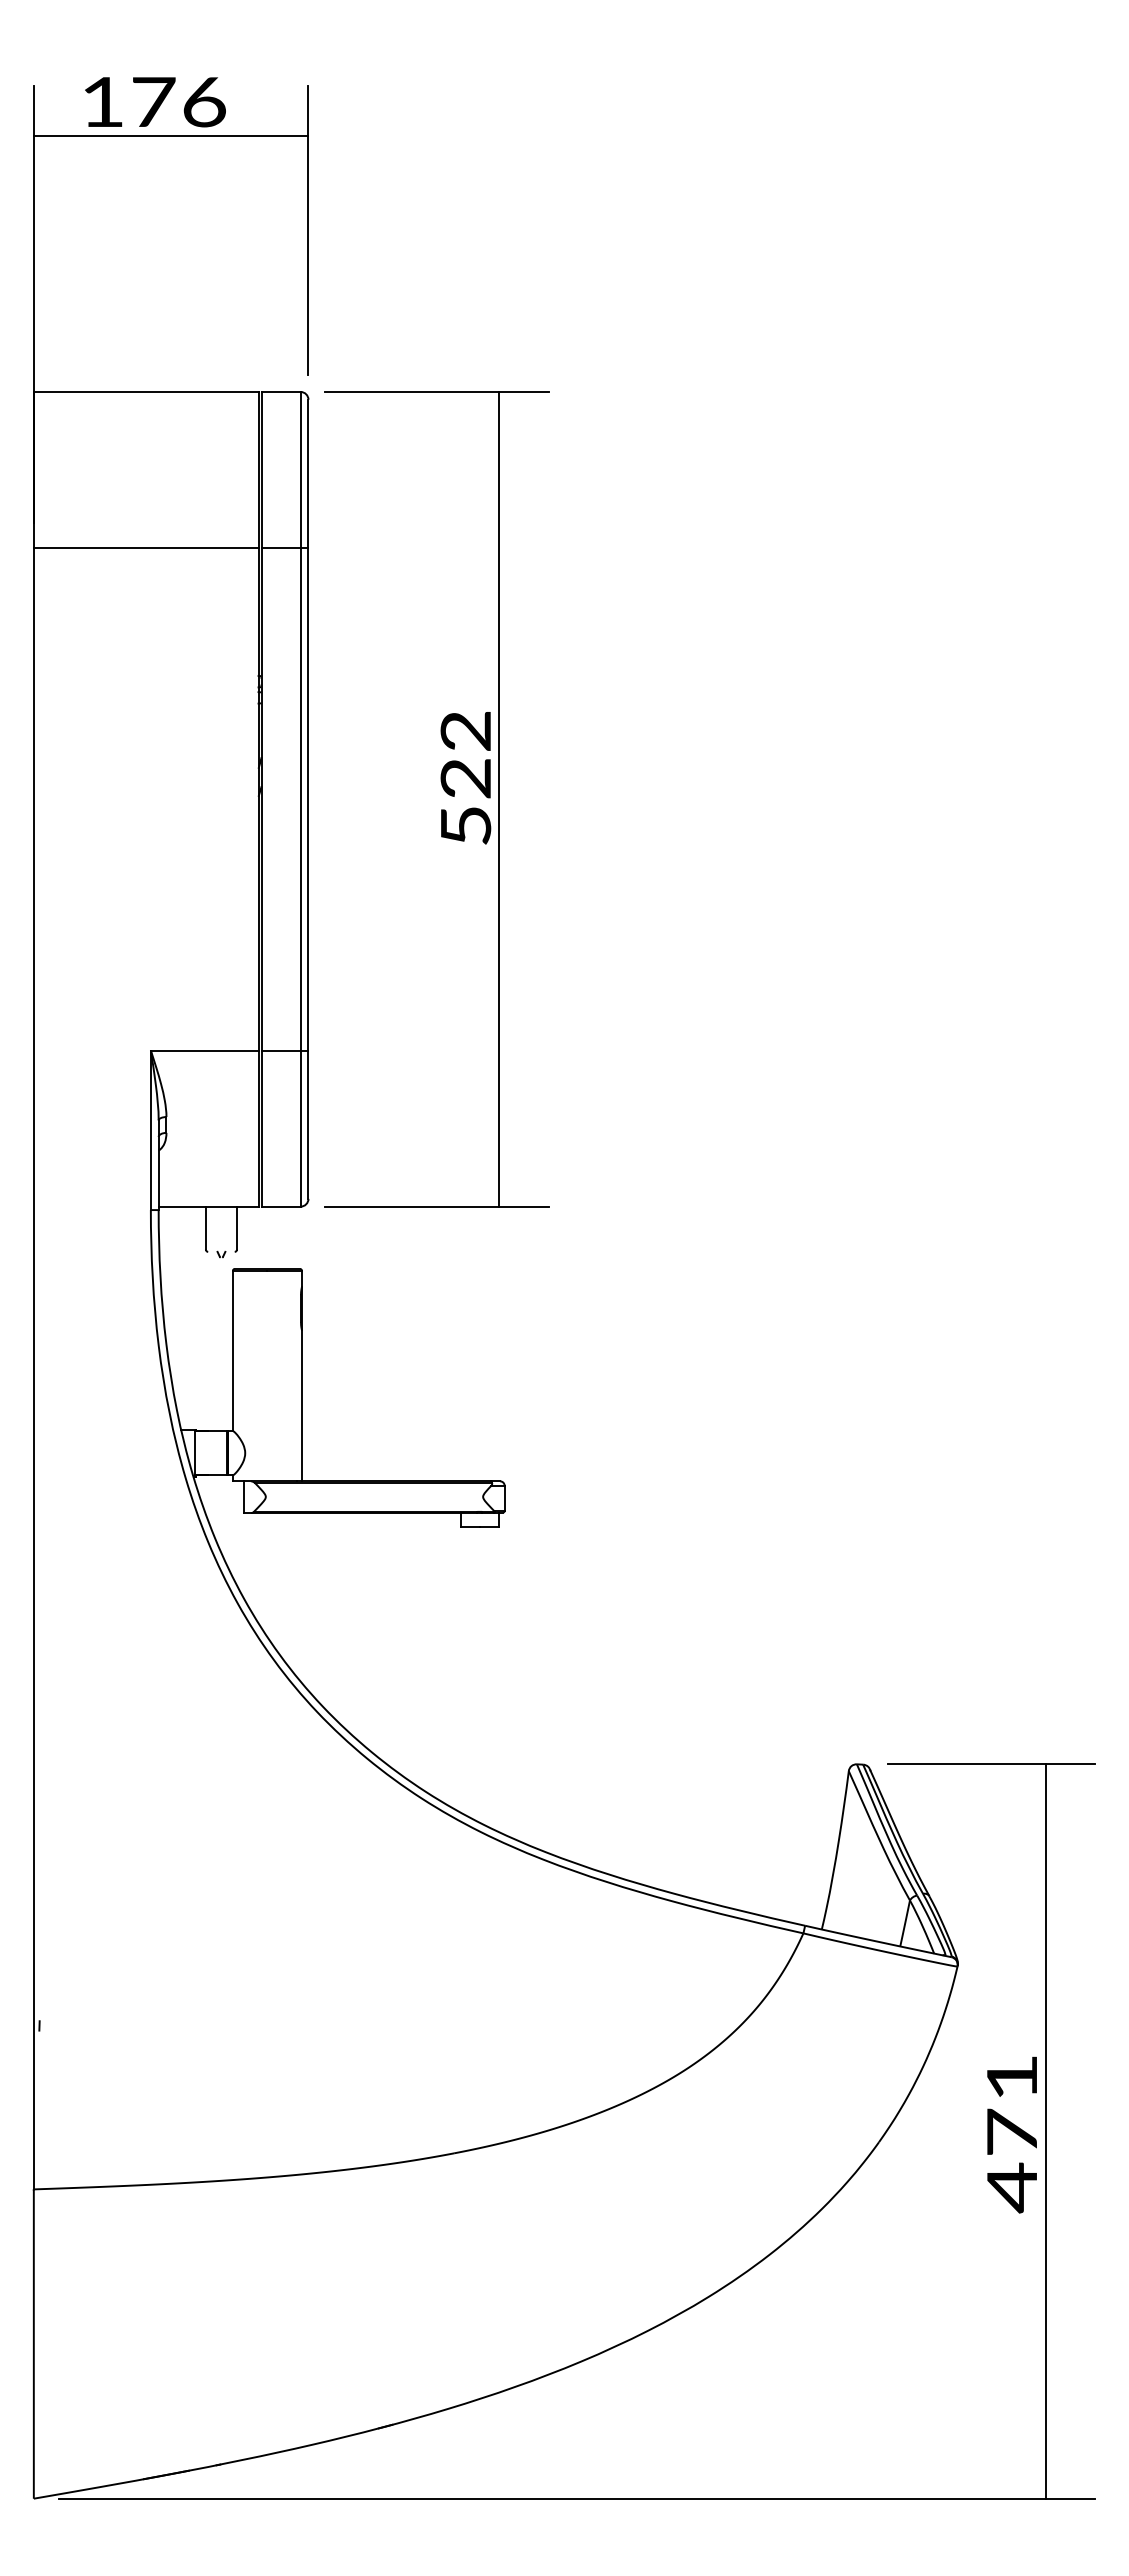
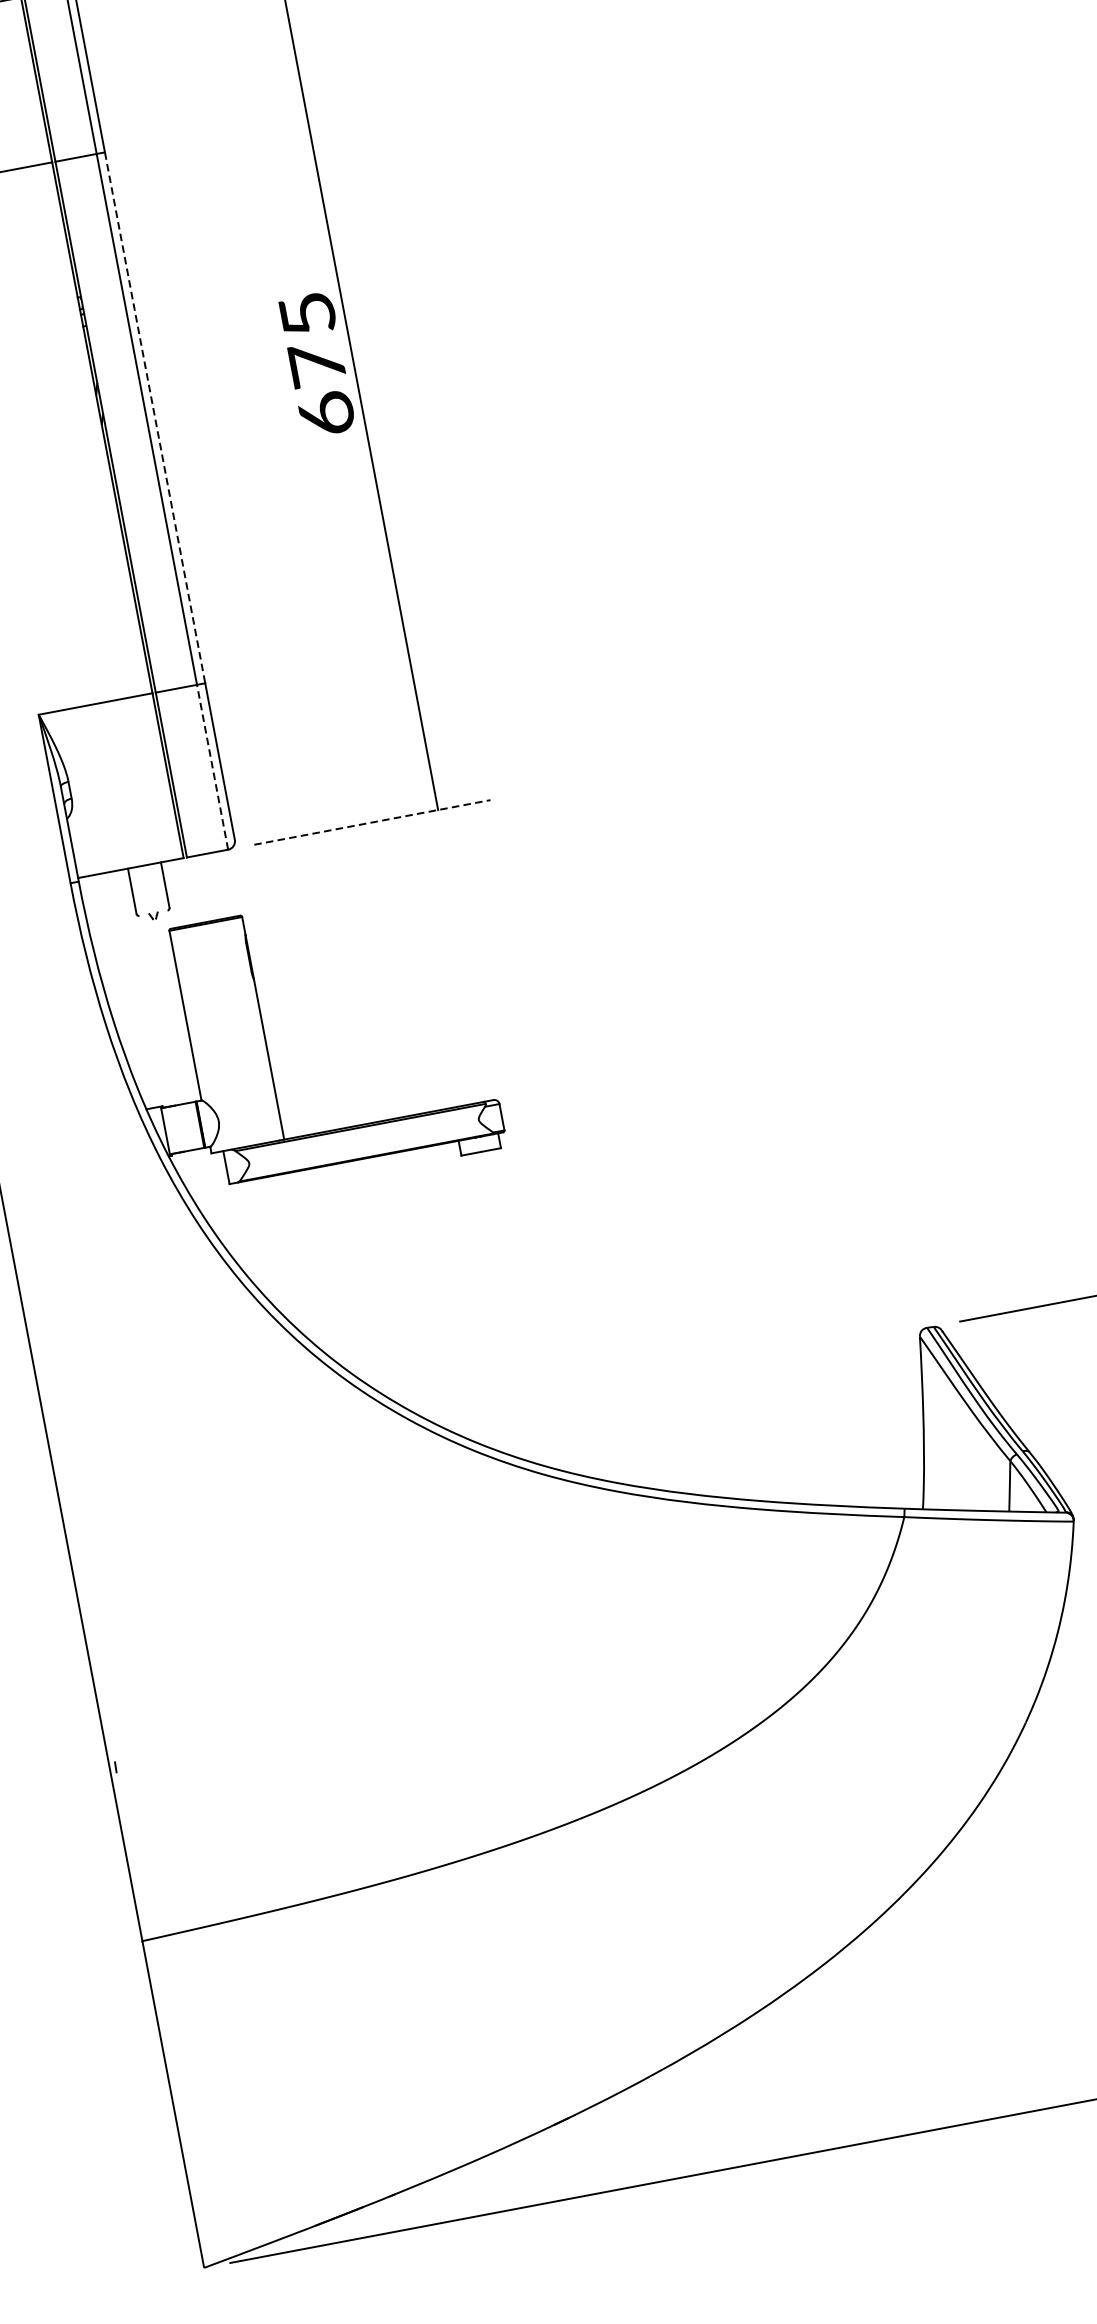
text: (465, 778) -> (316, 364), 522 -> 675
line: (308, 799) -> (155, 418), solid -> dashed
line: (300, 1128) -> (212, 767), solid -> dashed
line: (437, 1206) -> (372, 822), solid -> dashed

